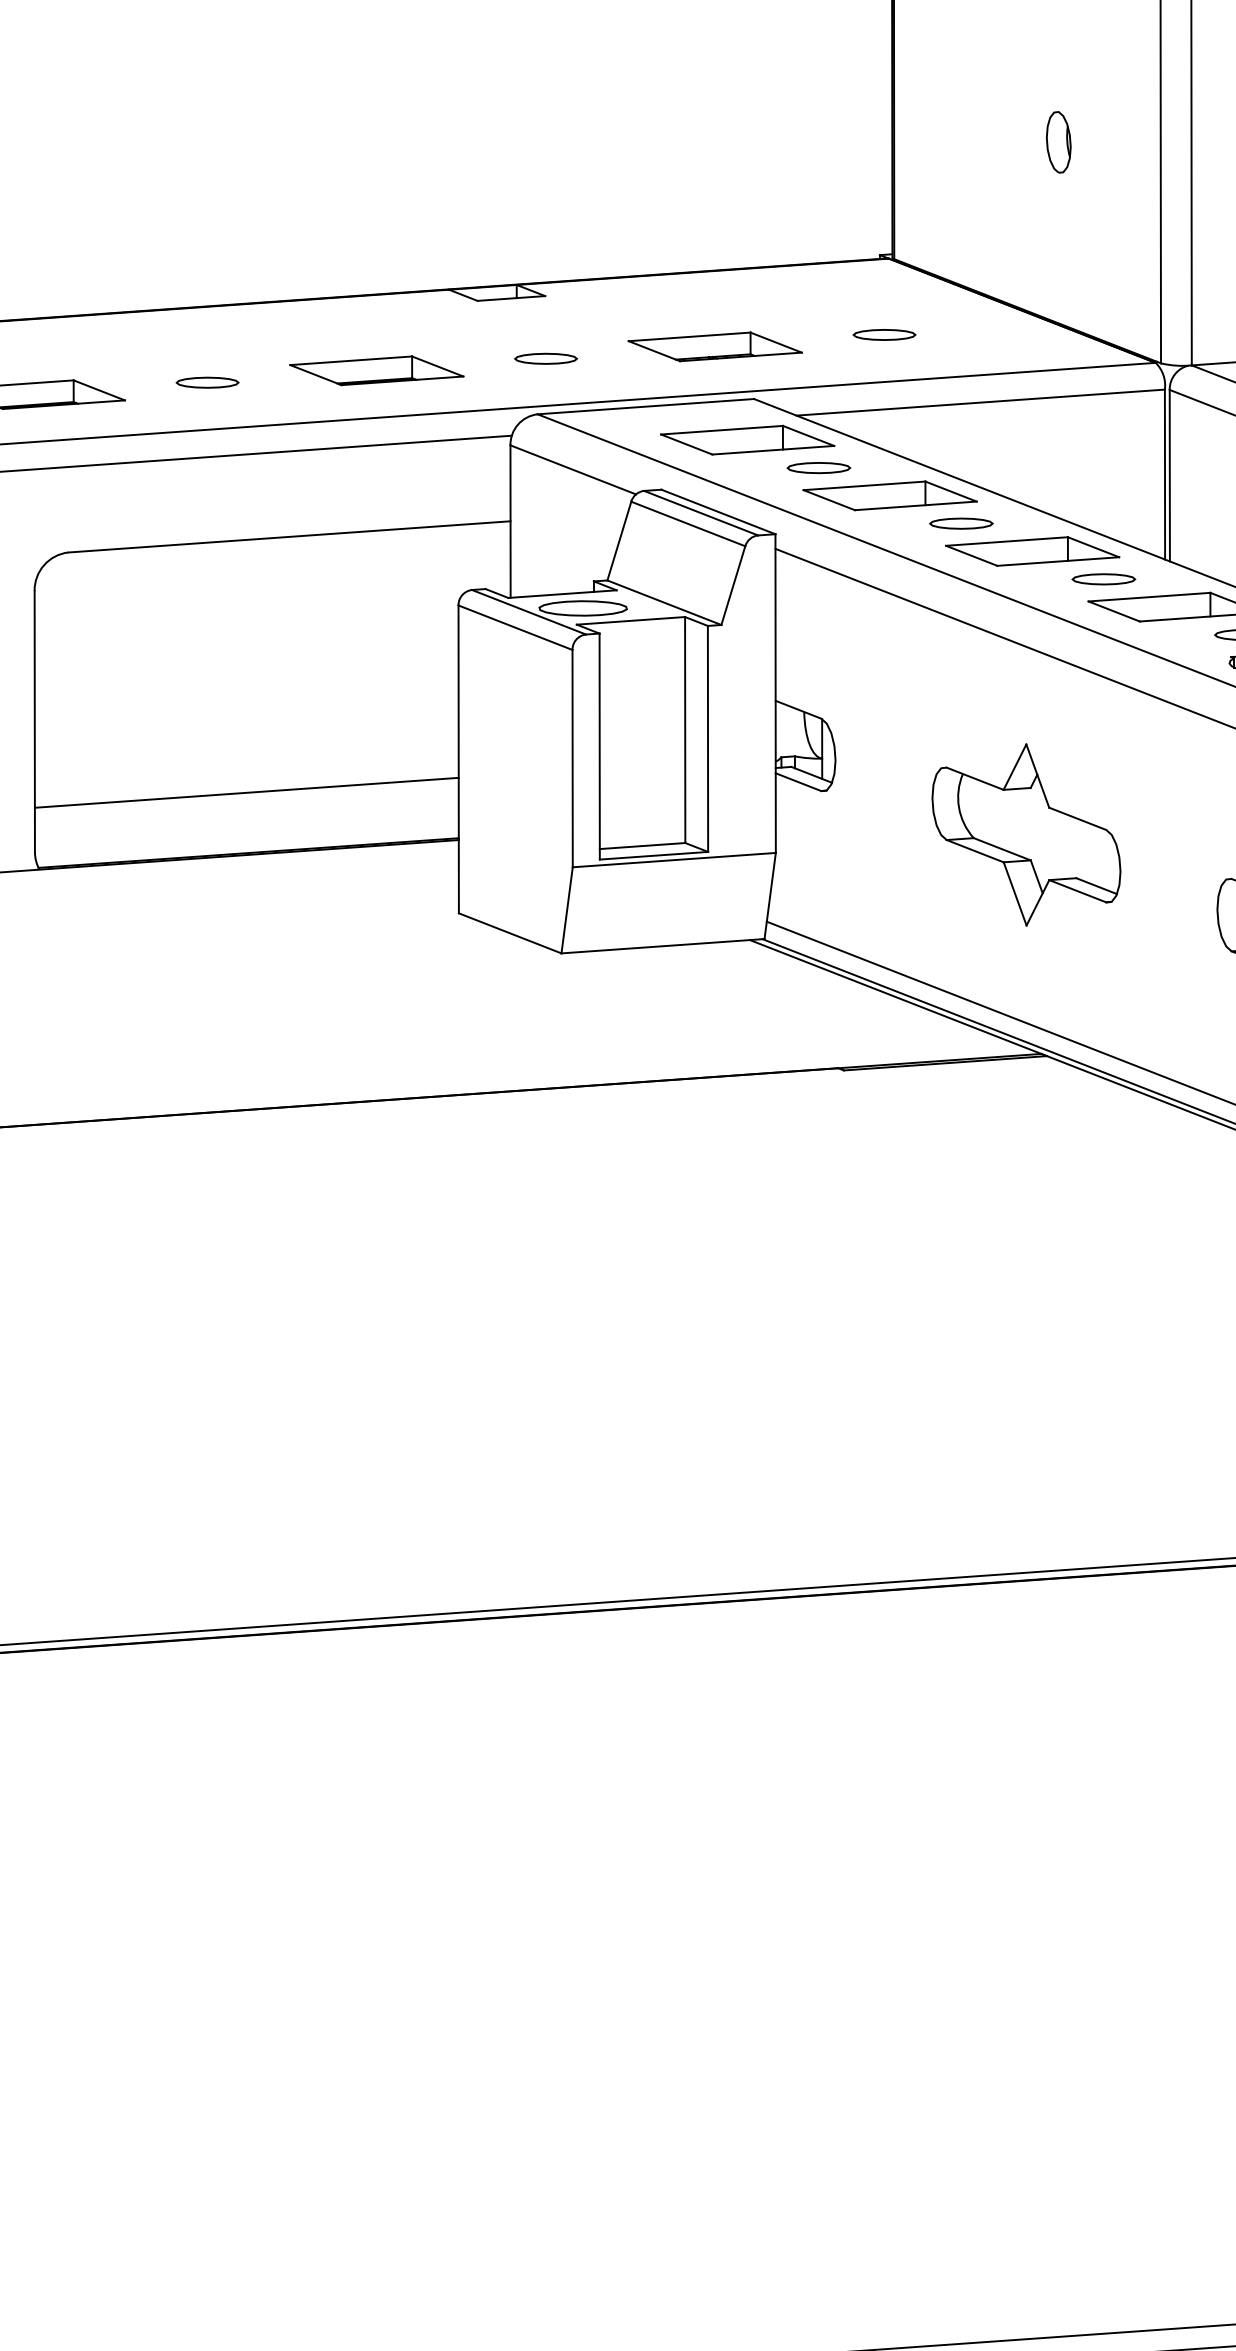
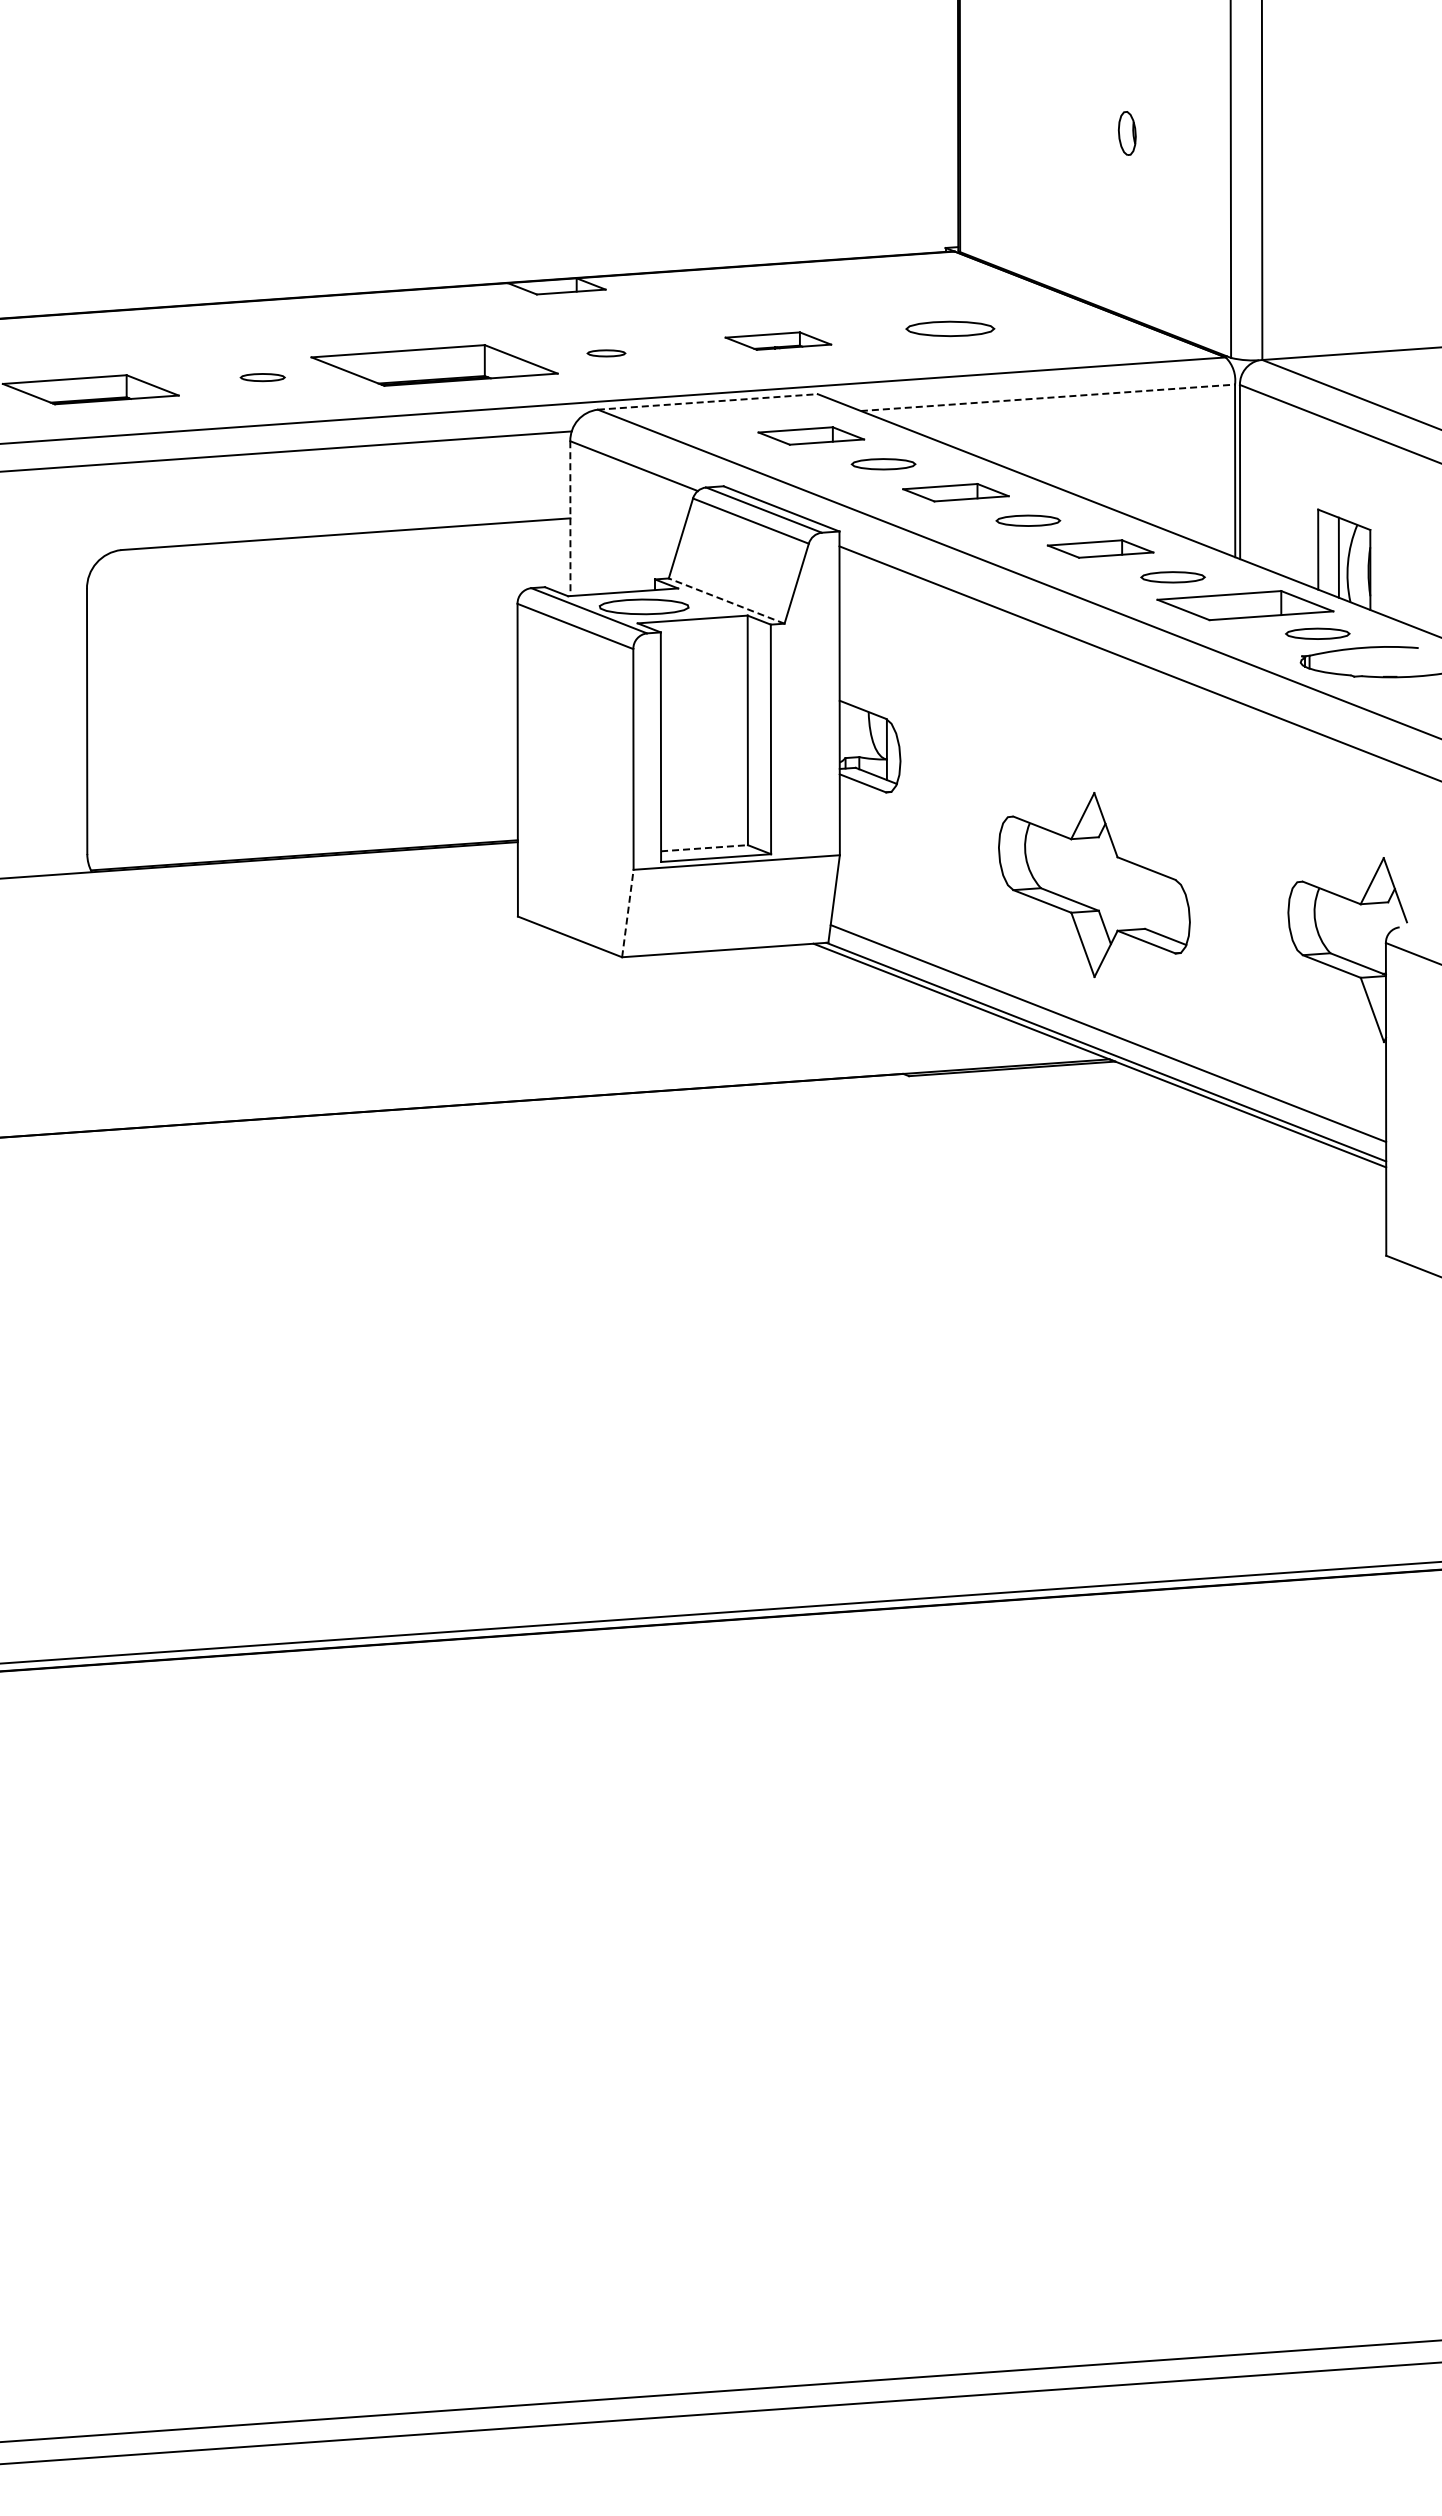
part: (1059, 142) -> (1127, 133), size x0.7
part: (883, 335) -> (949, 329), size x1.4
part: (715, 346) -> (778, 340), size x0.6
part: (546, 358) -> (606, 353), size x0.6
part: (376, 370) -> (434, 365), size x1.4
part: (207, 382) -> (262, 377), size x0.7
line: (980, 402) -> (1047, 397), solid -> dashed
line: (646, 406) -> (708, 401), solid -> dashed
part: (747, 439) -> (811, 435), size x0.6
part: (889, 495) -> (955, 492), size x0.6
line: (510, 522) -> (570, 519), solid -> dashed
part: (1032, 550) -> (1100, 548), size x0.6
line: (664, 602) -> (726, 600), solid -> dashed
line: (246, 792) -> (302, 793), removed
part: (1026, 835) -> (1094, 885), moved
line: (642, 846) -> (704, 848), solid -> dashed
line: (566, 910) -> (627, 913), solid -> dashed

